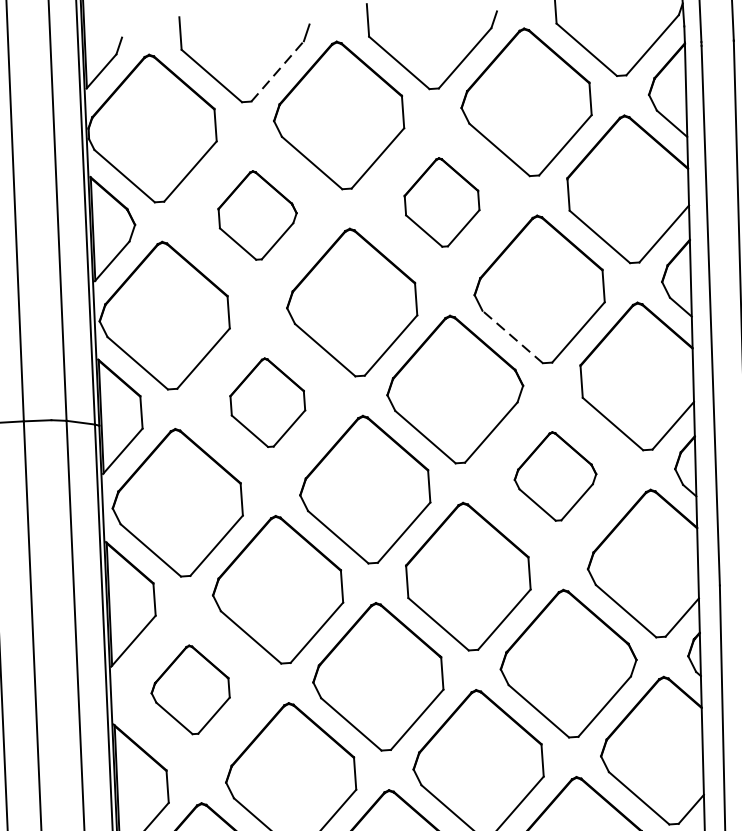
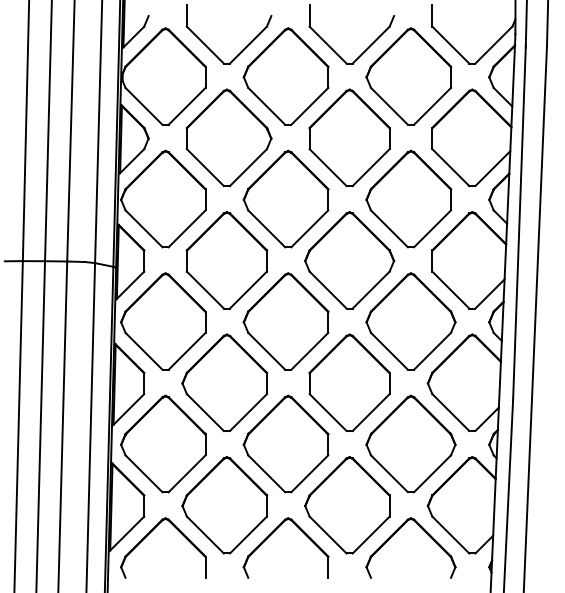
line: (277, 70) -> (248, 44), dashed -> solid
part: (441, 201) -> (349, 137), size x1.67
part: (257, 214) -> (228, 137), size x1.67
line: (512, 336) -> (389, 228), dashed -> solid
part: (267, 402) -> (226, 260), size x1.67
part: (554, 476) -> (410, 321), size x1.67
part: (190, 689) -> (163, 443), size x1.67

